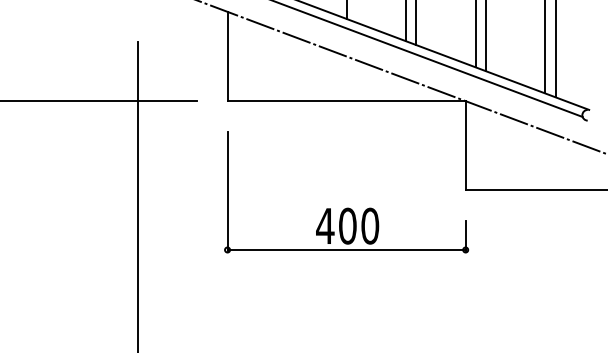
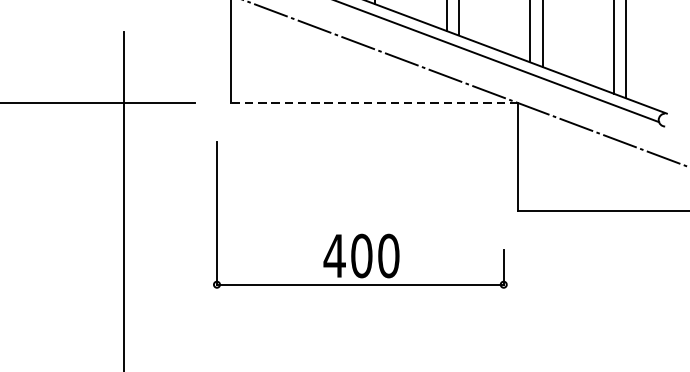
line: (346, 101) -> (374, 103), solid -> dashed
part: (346, 207) -> (360, 233), moved

